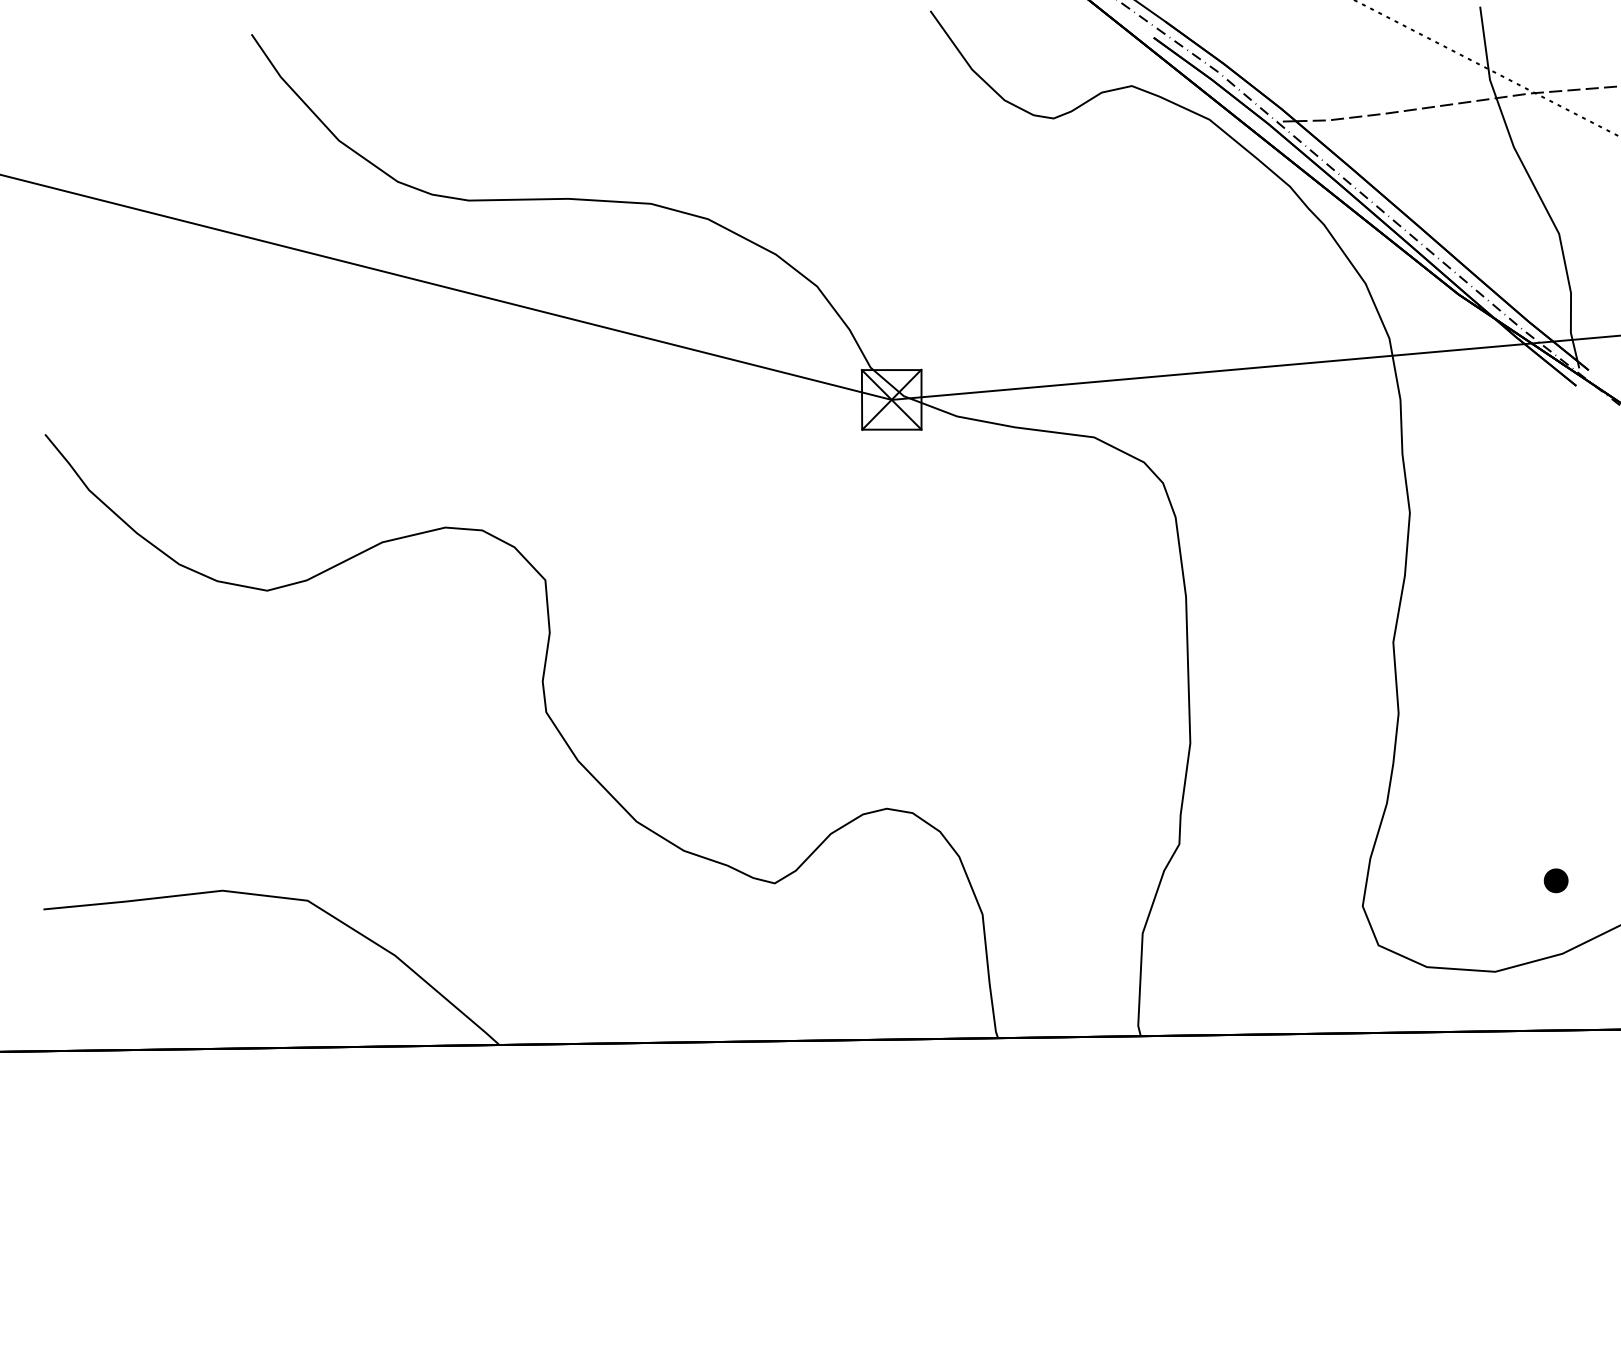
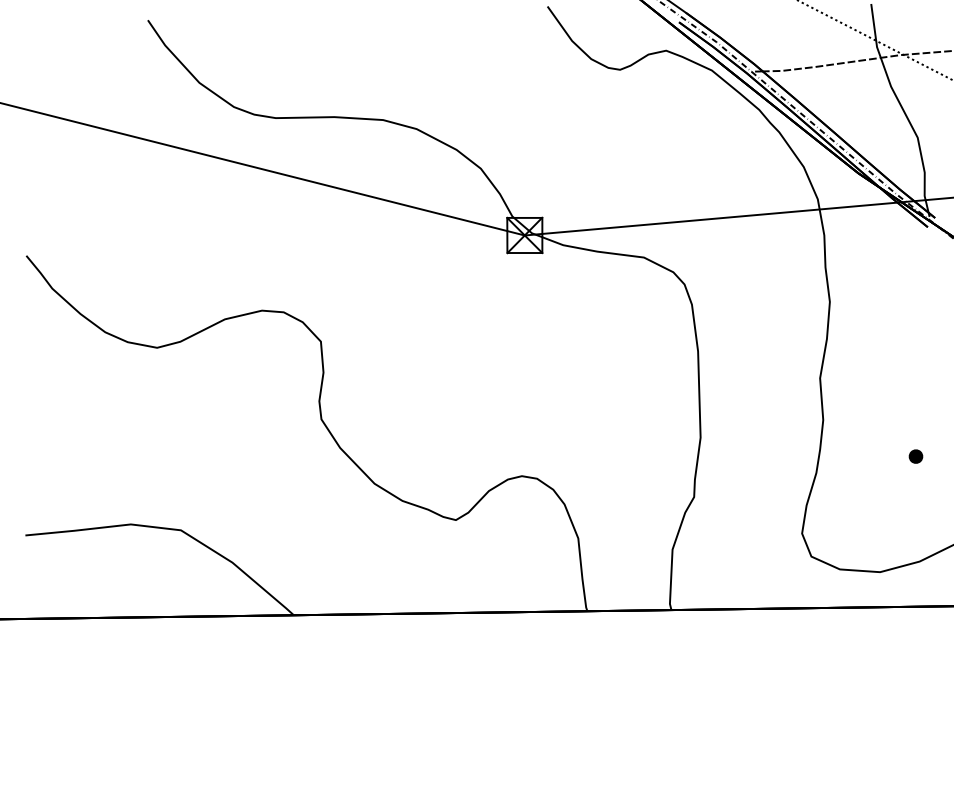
part: (1555, 880) -> (915, 456), moved

